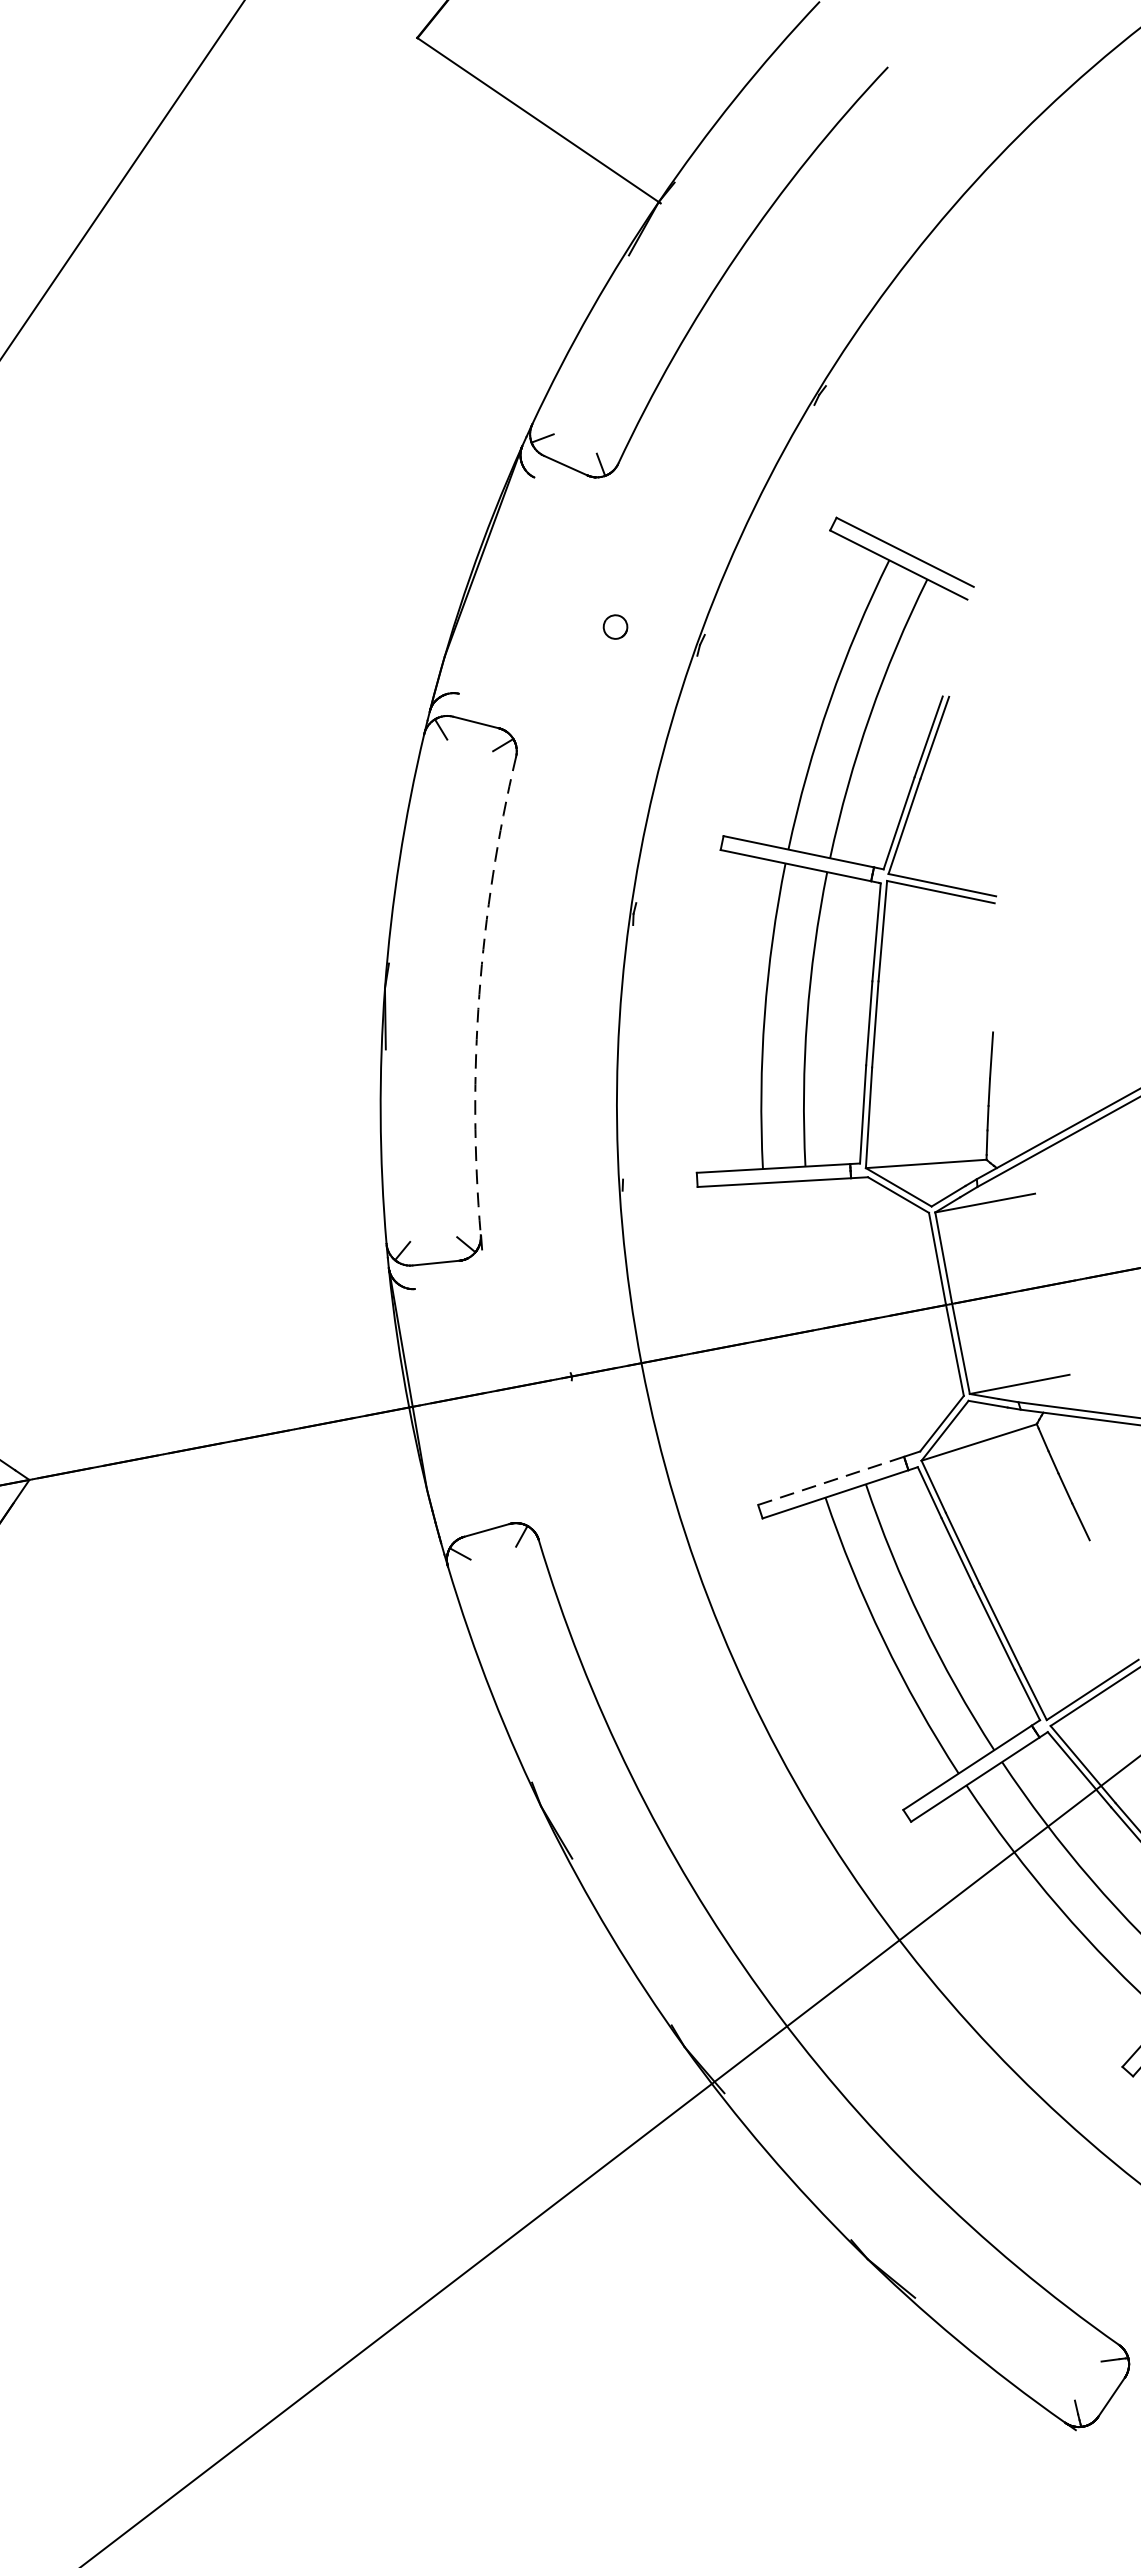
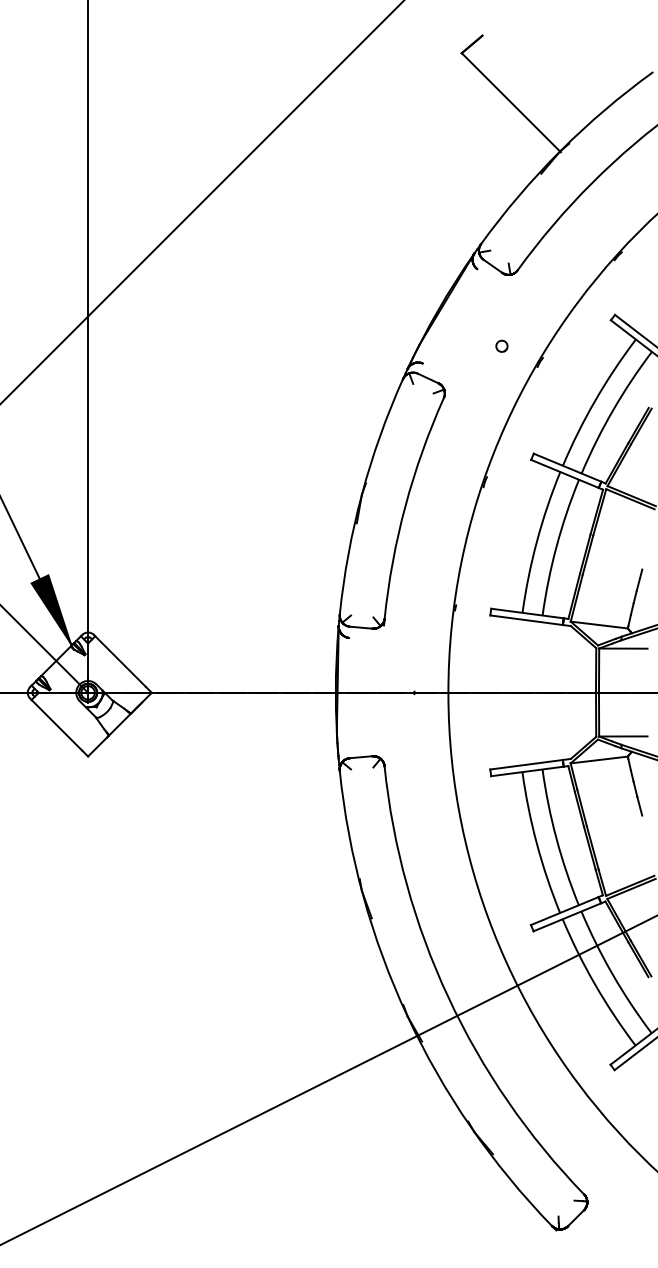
arc: (479, 993) -> (405, 505), dashed -> solid
line: (830, 1480) -> (526, 764), dashed -> solid

